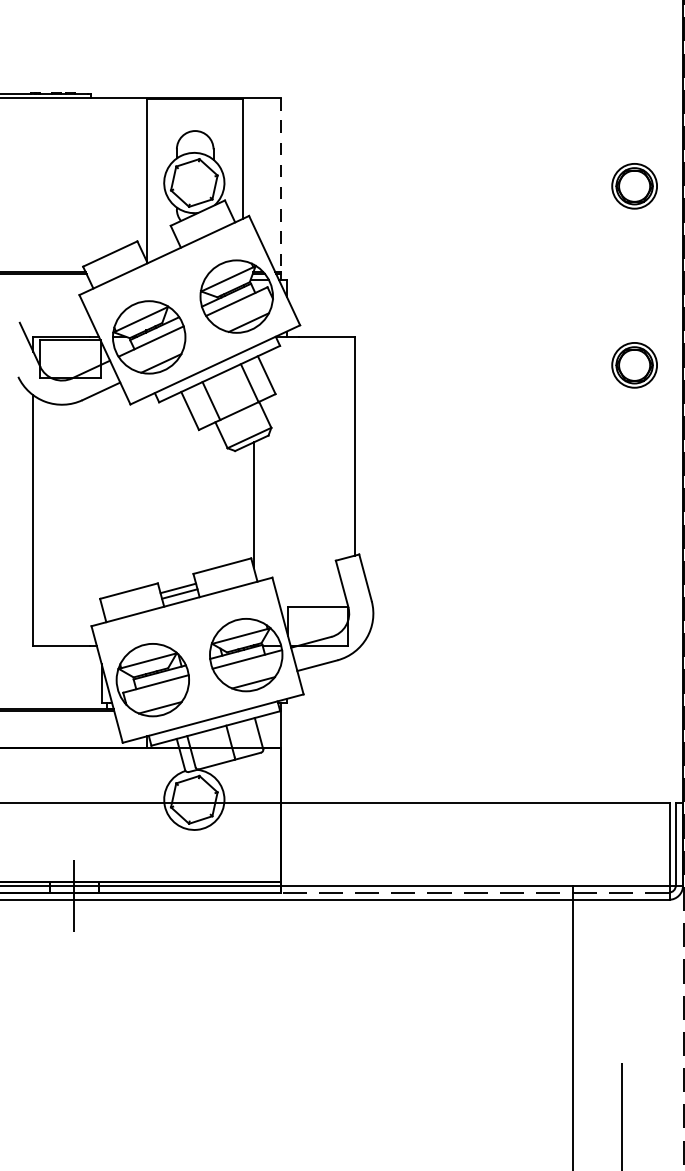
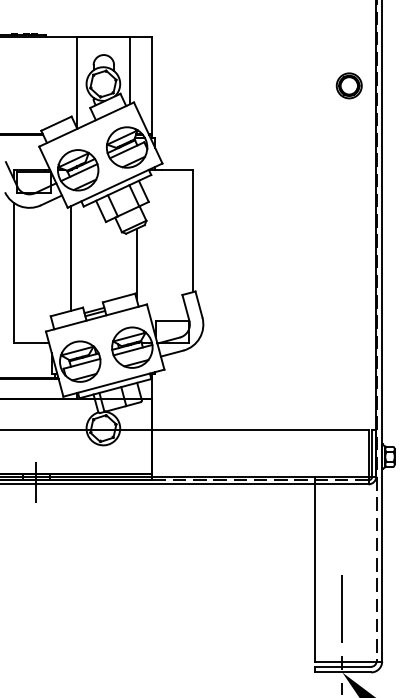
line: (280, 185) -> (151, 85), dashed -> solid
part: (633, 364) -> (348, 185), removed
line: (135, 495) -> (70, 258), added

